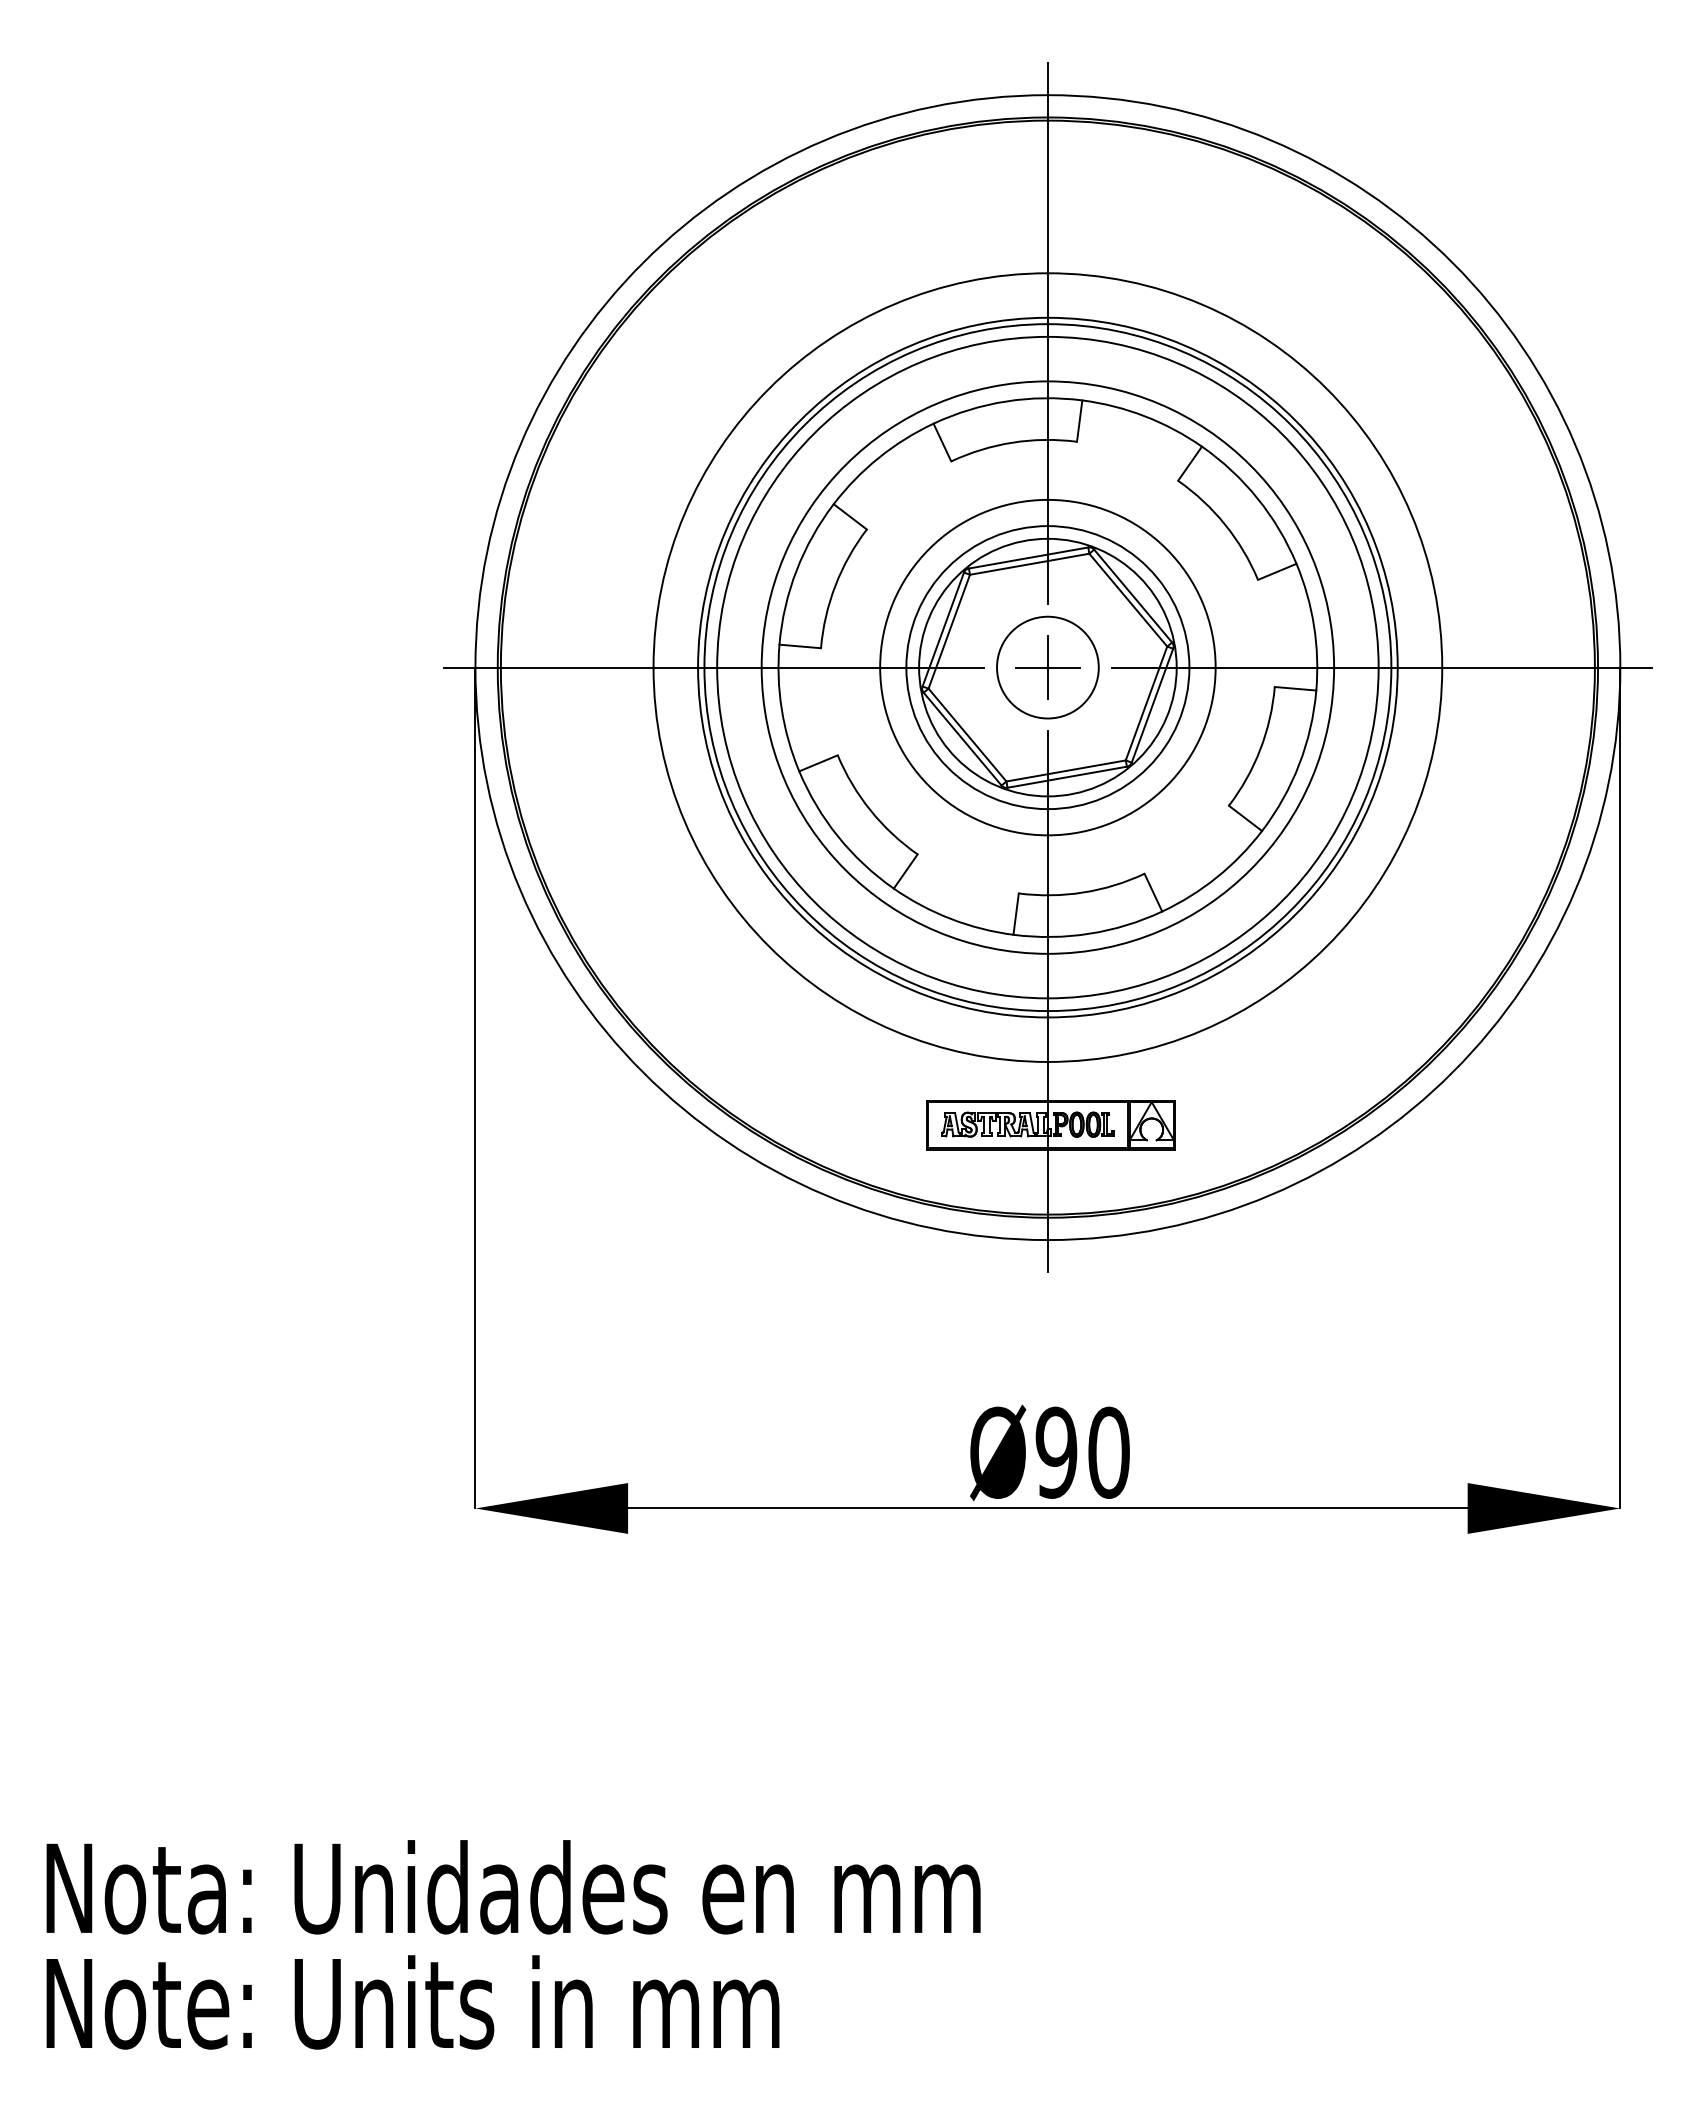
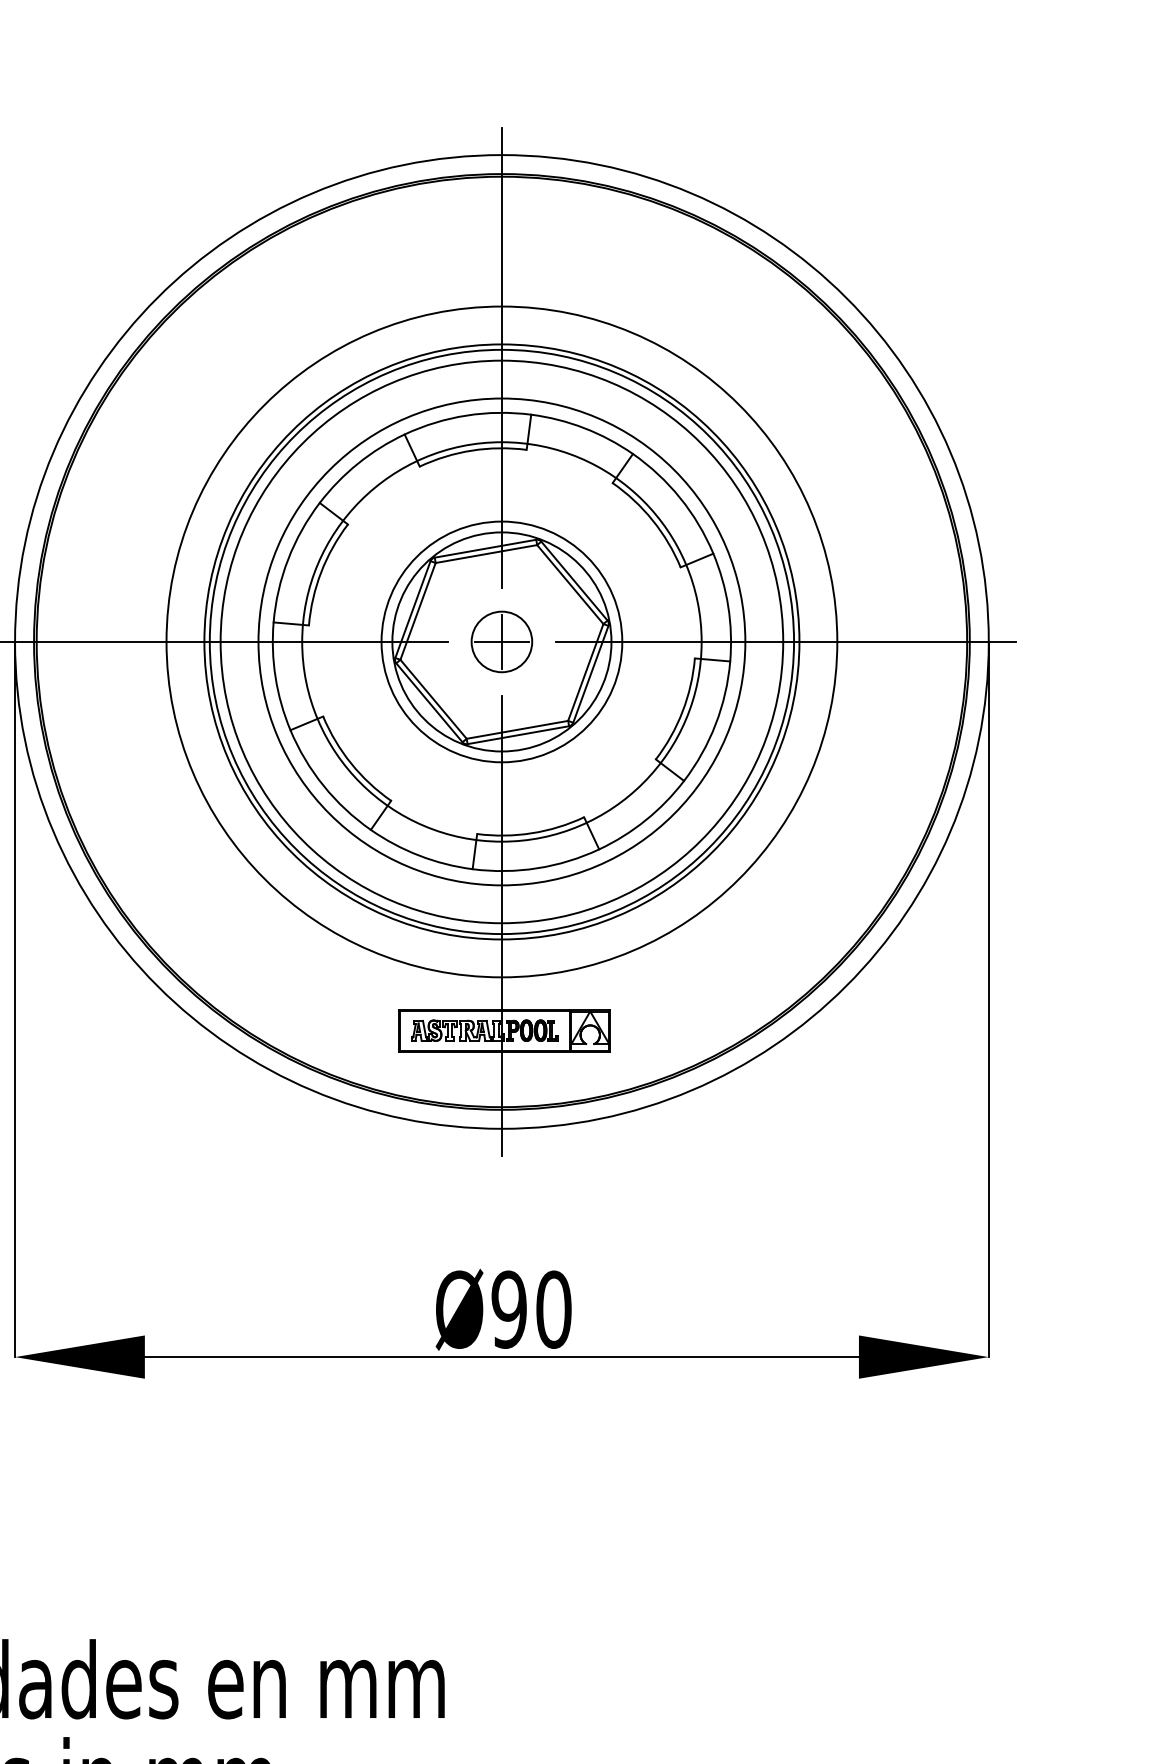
circle: (1047, 667) -> (501, 641), size x0.7
circle: (1047, 667) -> (501, 641), size x1.4

